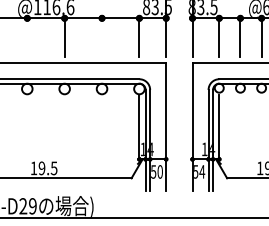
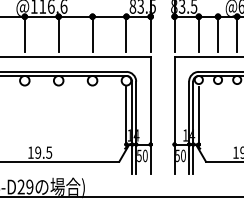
line: (27, 37) -> (25, 34), added
line: (102, 37) -> (92, 34), added
text: (202, 171) -> (183, 155), 54 -> 50

